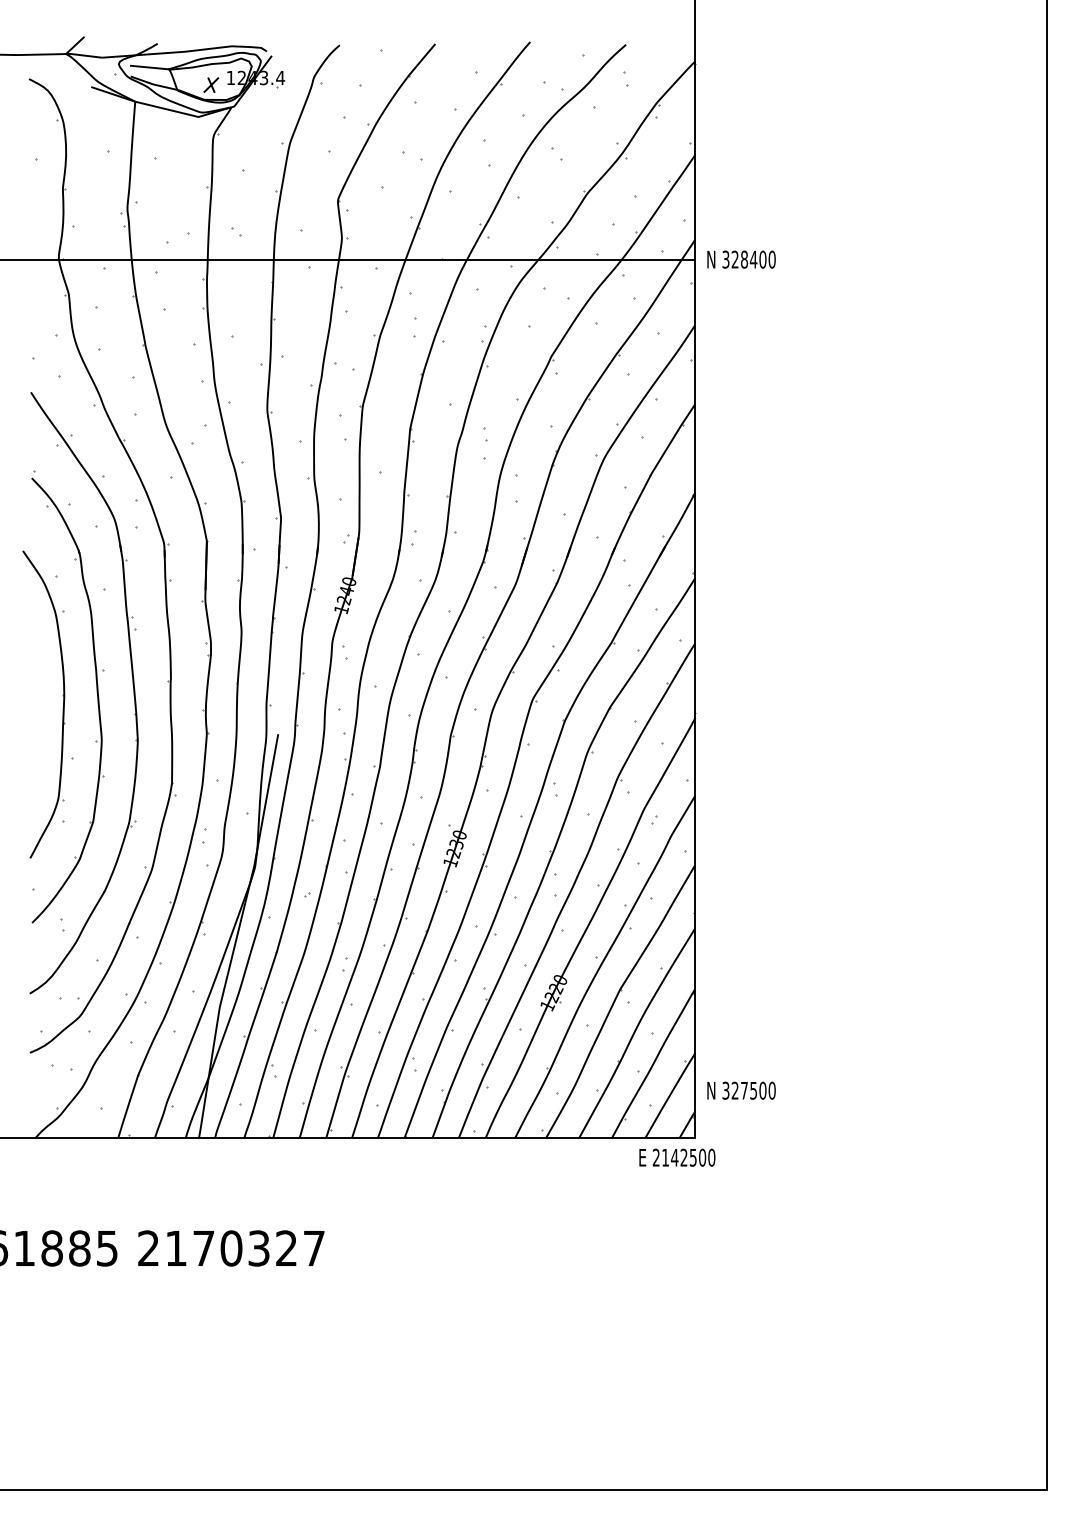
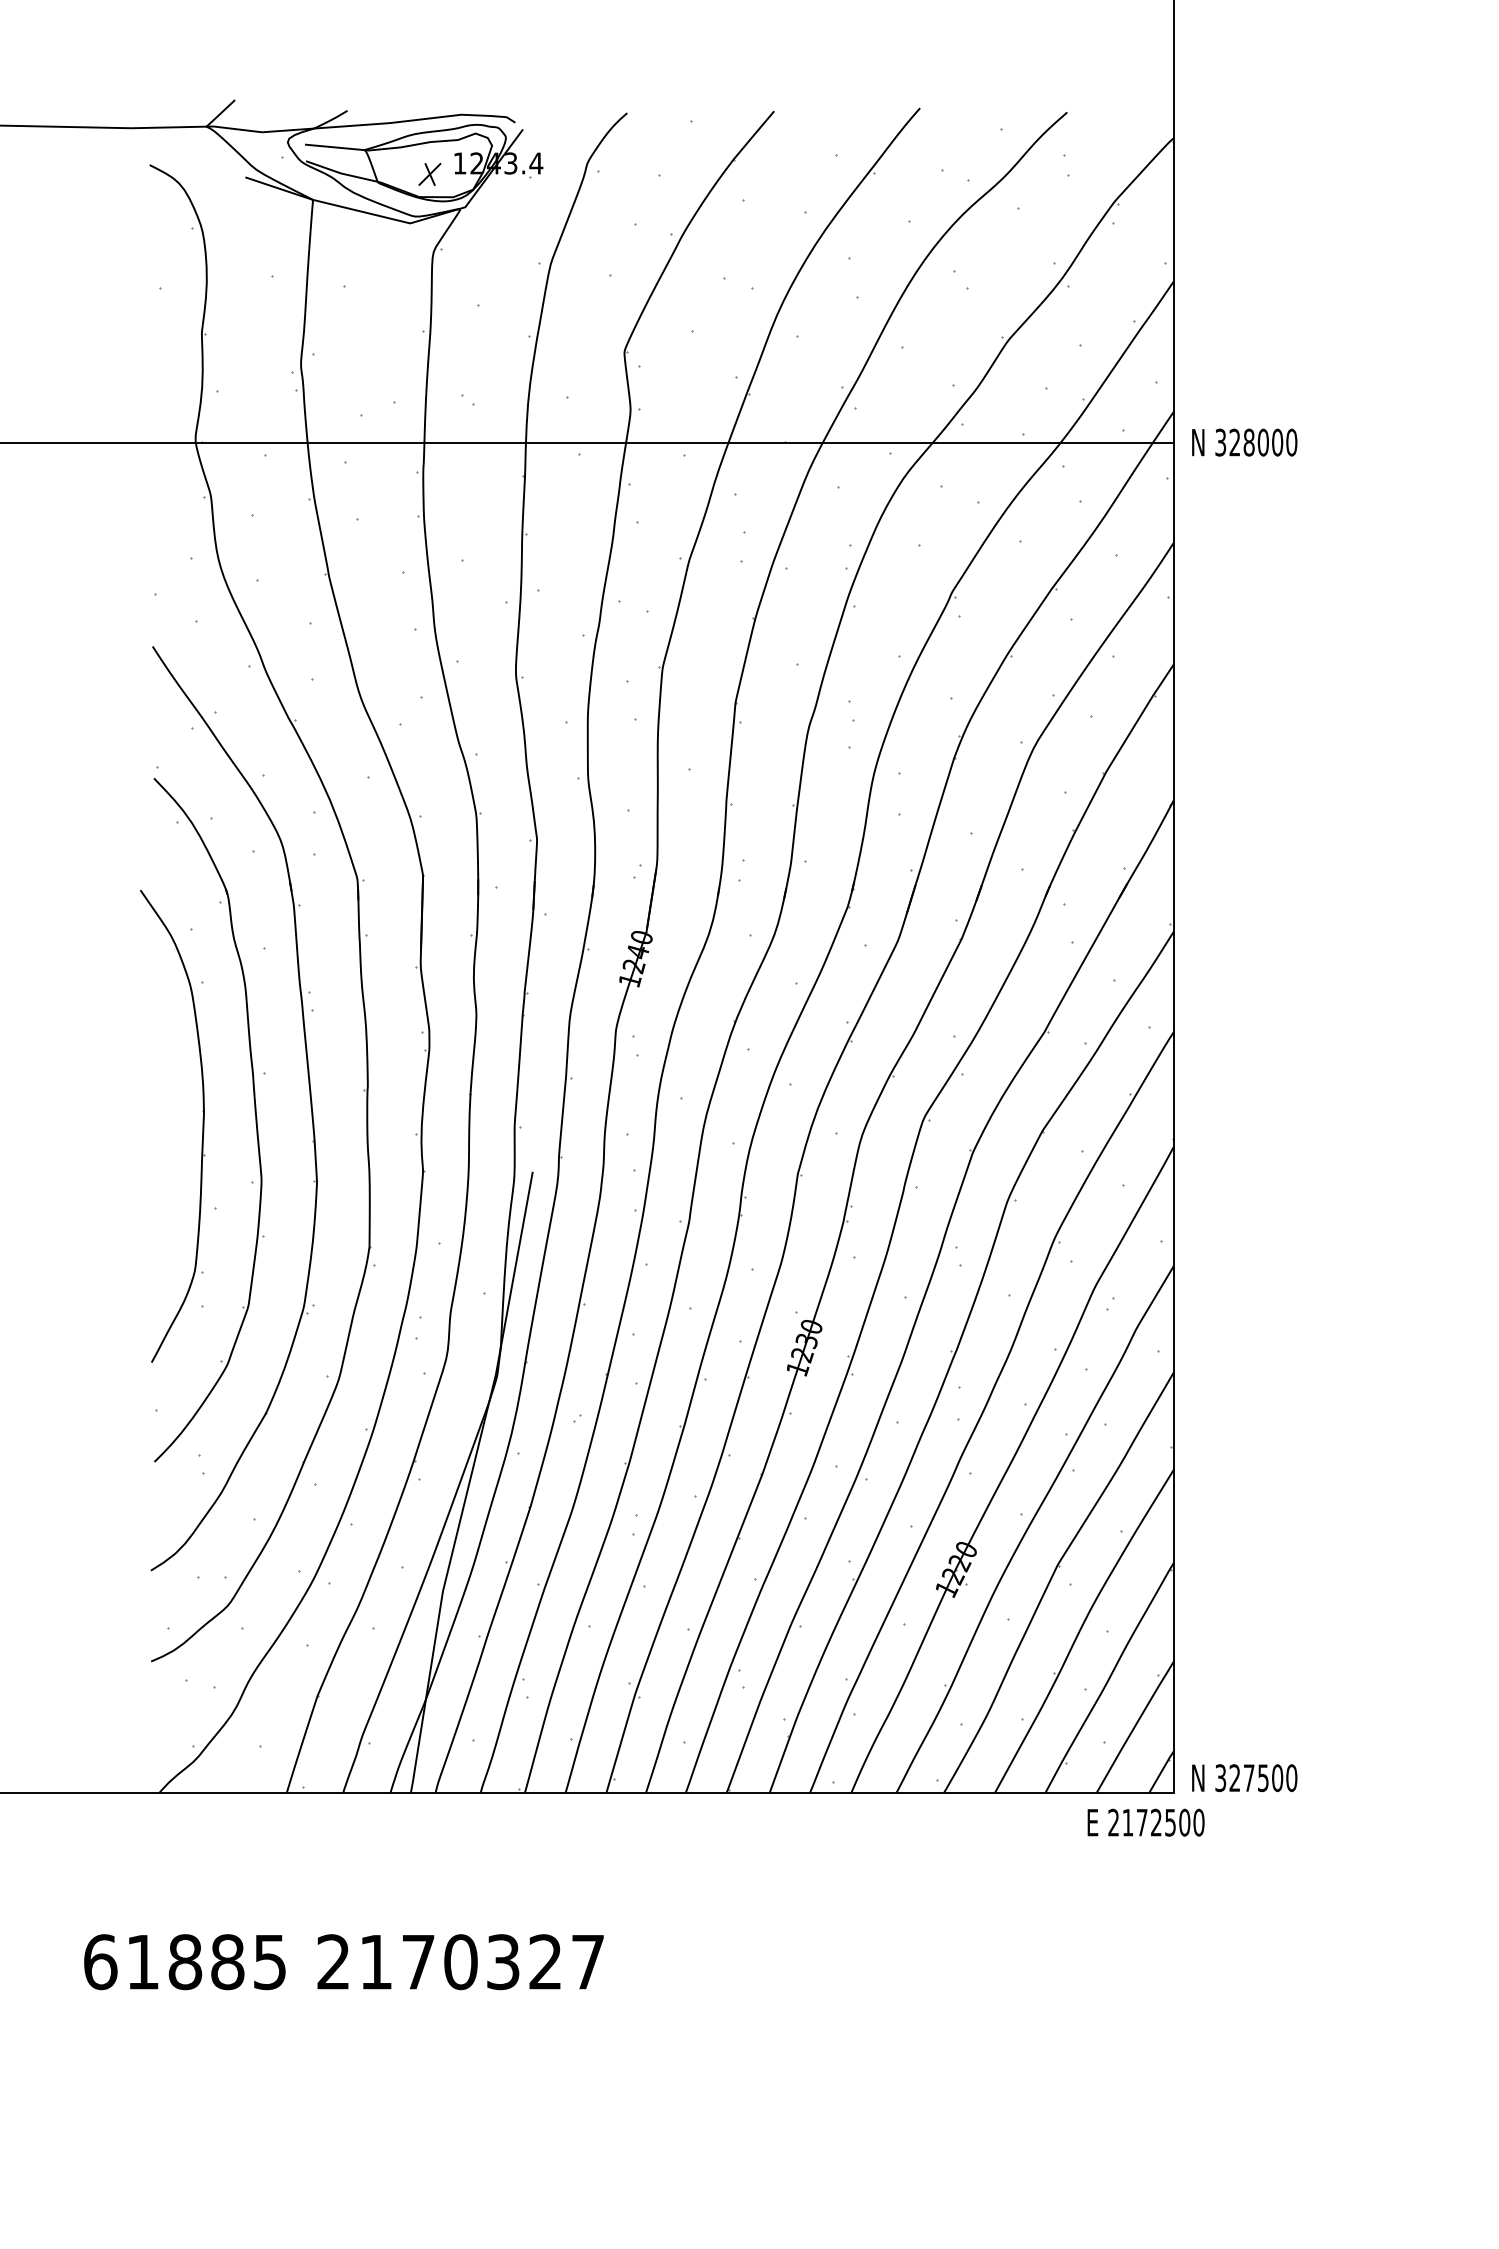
text: (753, 259) -> (1263, 442), 328400 -> 328000
text: (741, 1090) -> (1244, 1777), moved
text: (674, 1157) -> (1141, 1822), 2142500 -> 2172500

